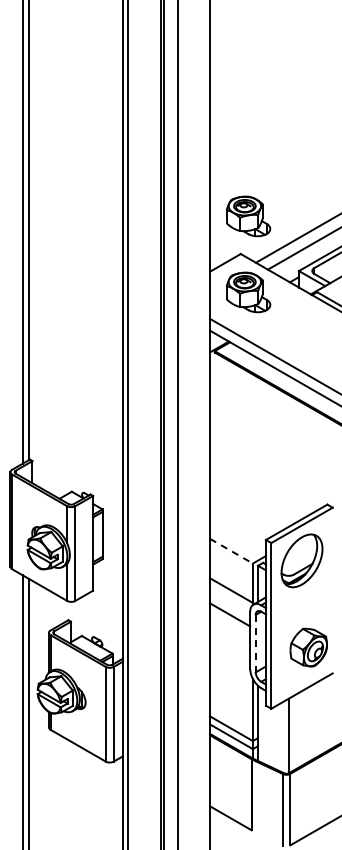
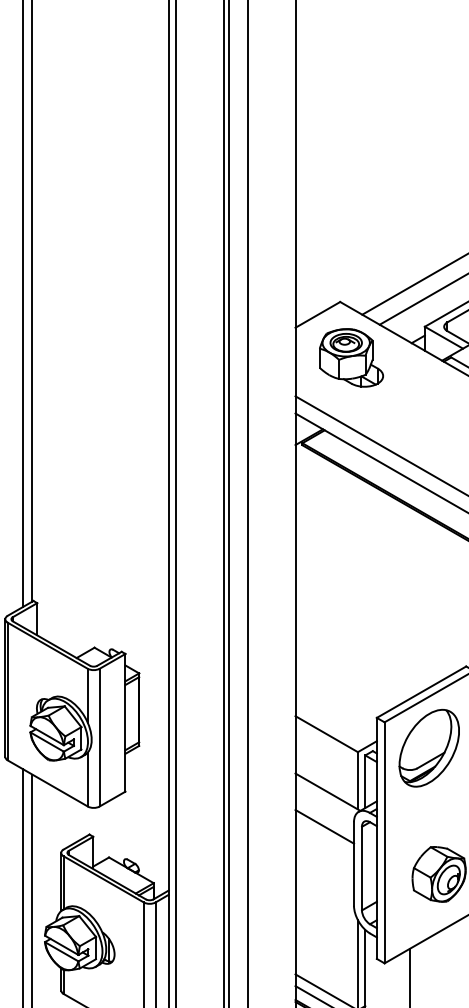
part: (248, 216) -> (351, 247), removed
line: (231, 551) -> (326, 734), dashed -> solid
line: (255, 643) -> (361, 868), dashed -> solid

